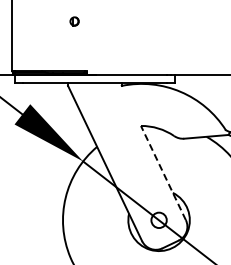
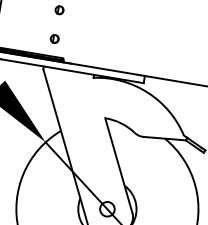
part: (74, 52) -> (54, 39), added
line: (163, 172) -> (119, 165), dashed -> solid

